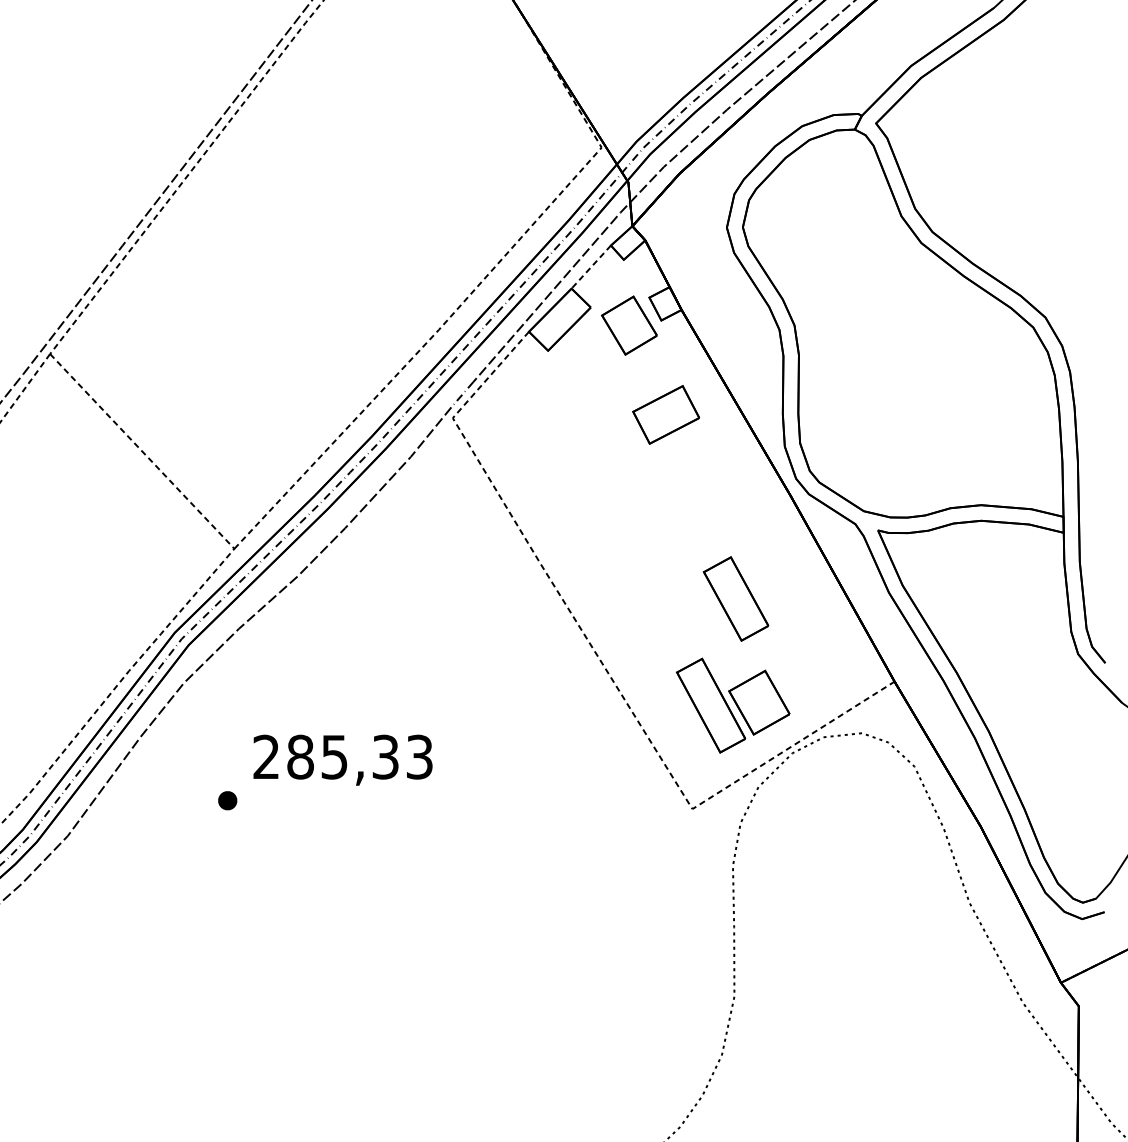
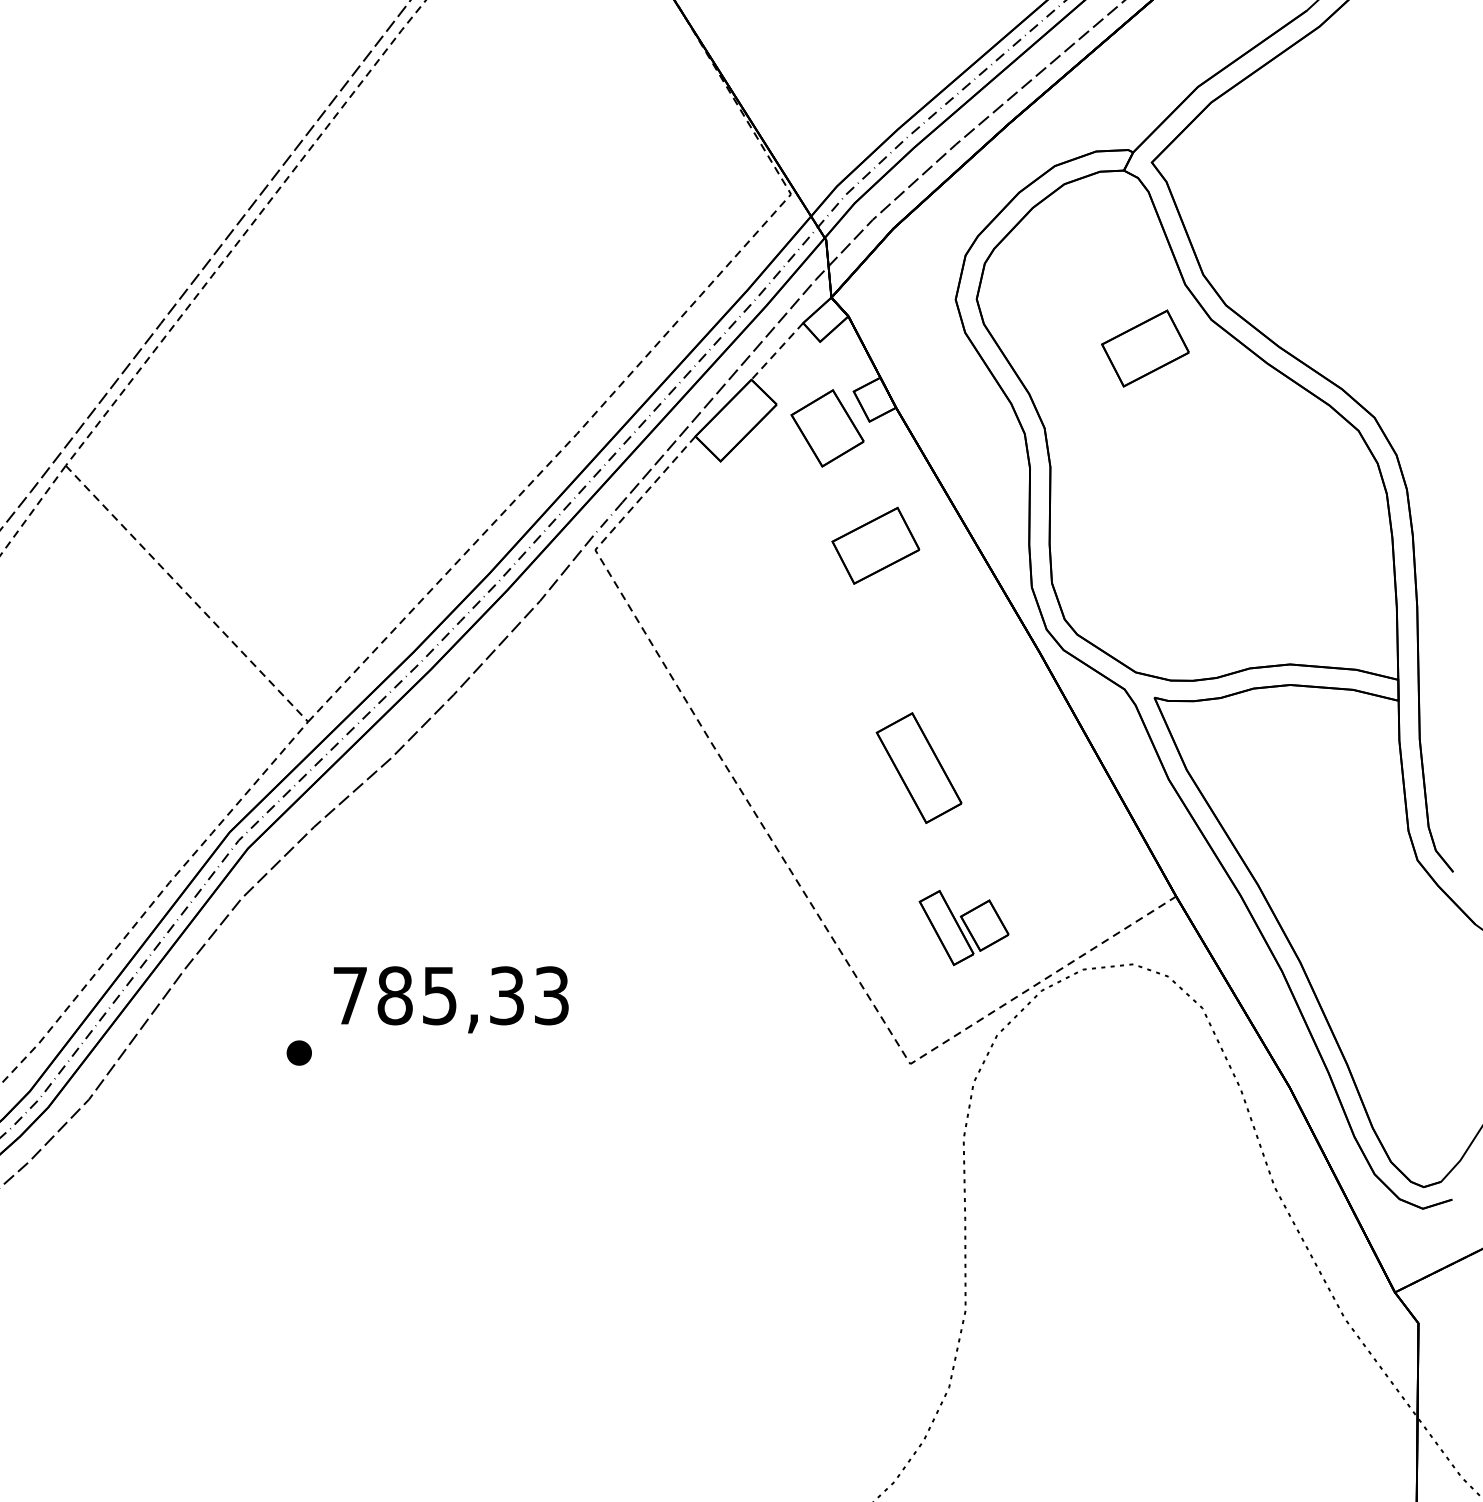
part: (870, 264) -> (1144, 347), added
part: (735, 598) -> (918, 767), moved
part: (733, 705) -> (964, 927), size x0.6
text: (266, 756) -> (350, 994), 285,33 -> 785,33

